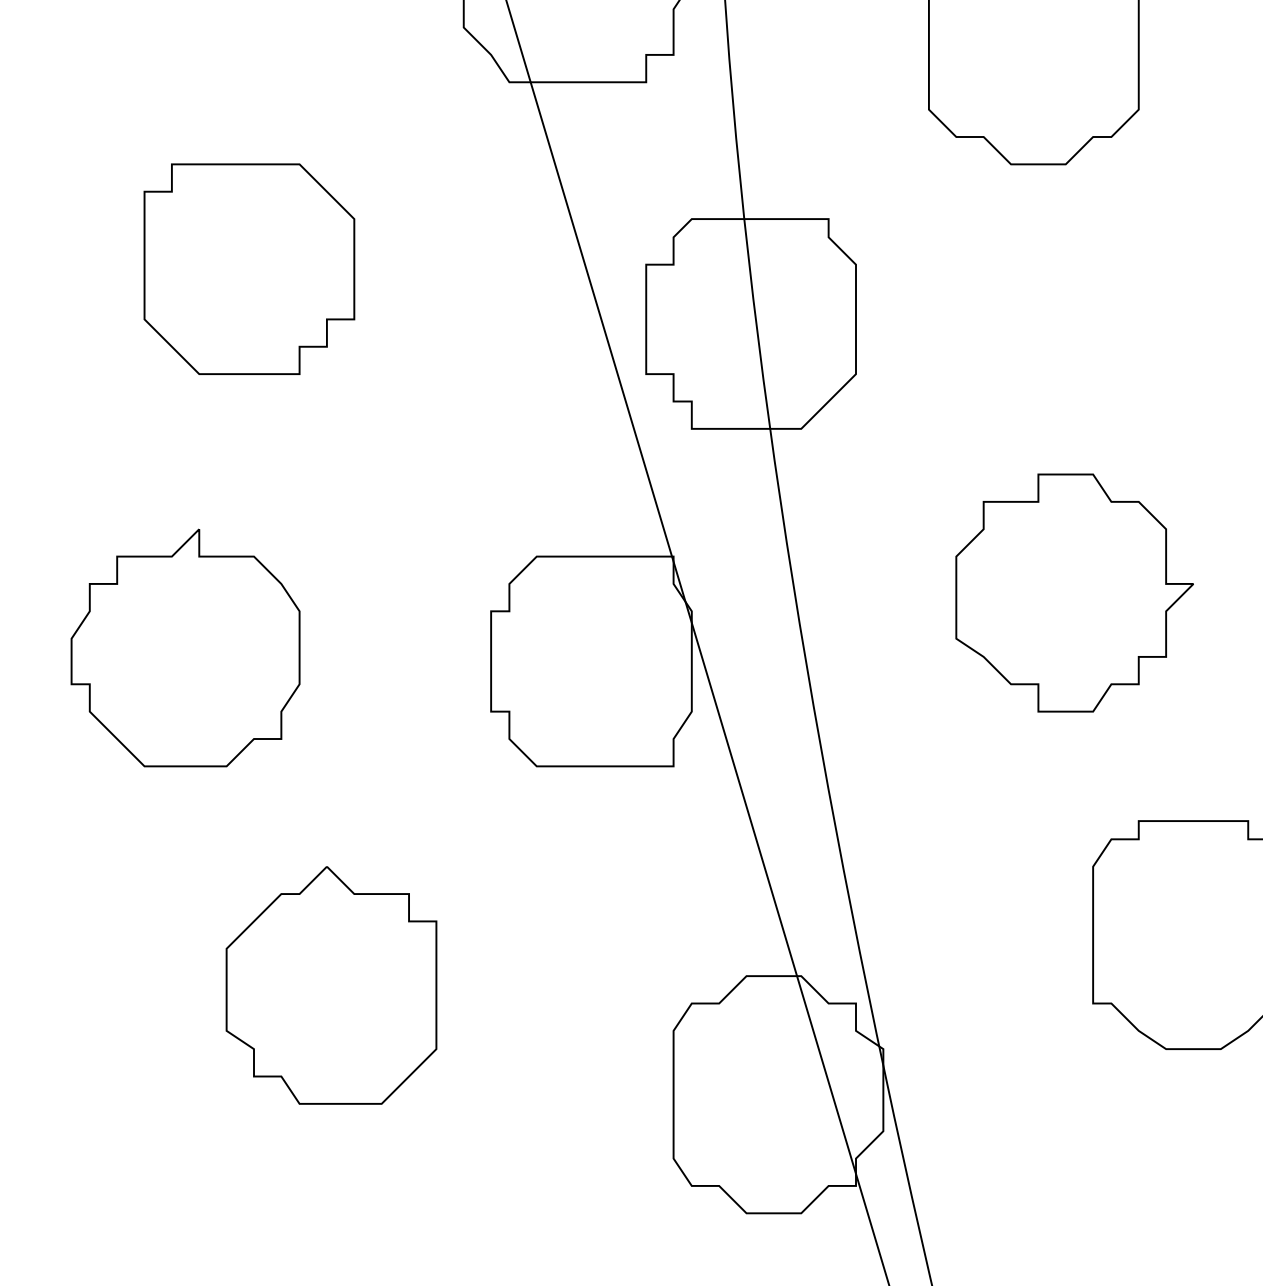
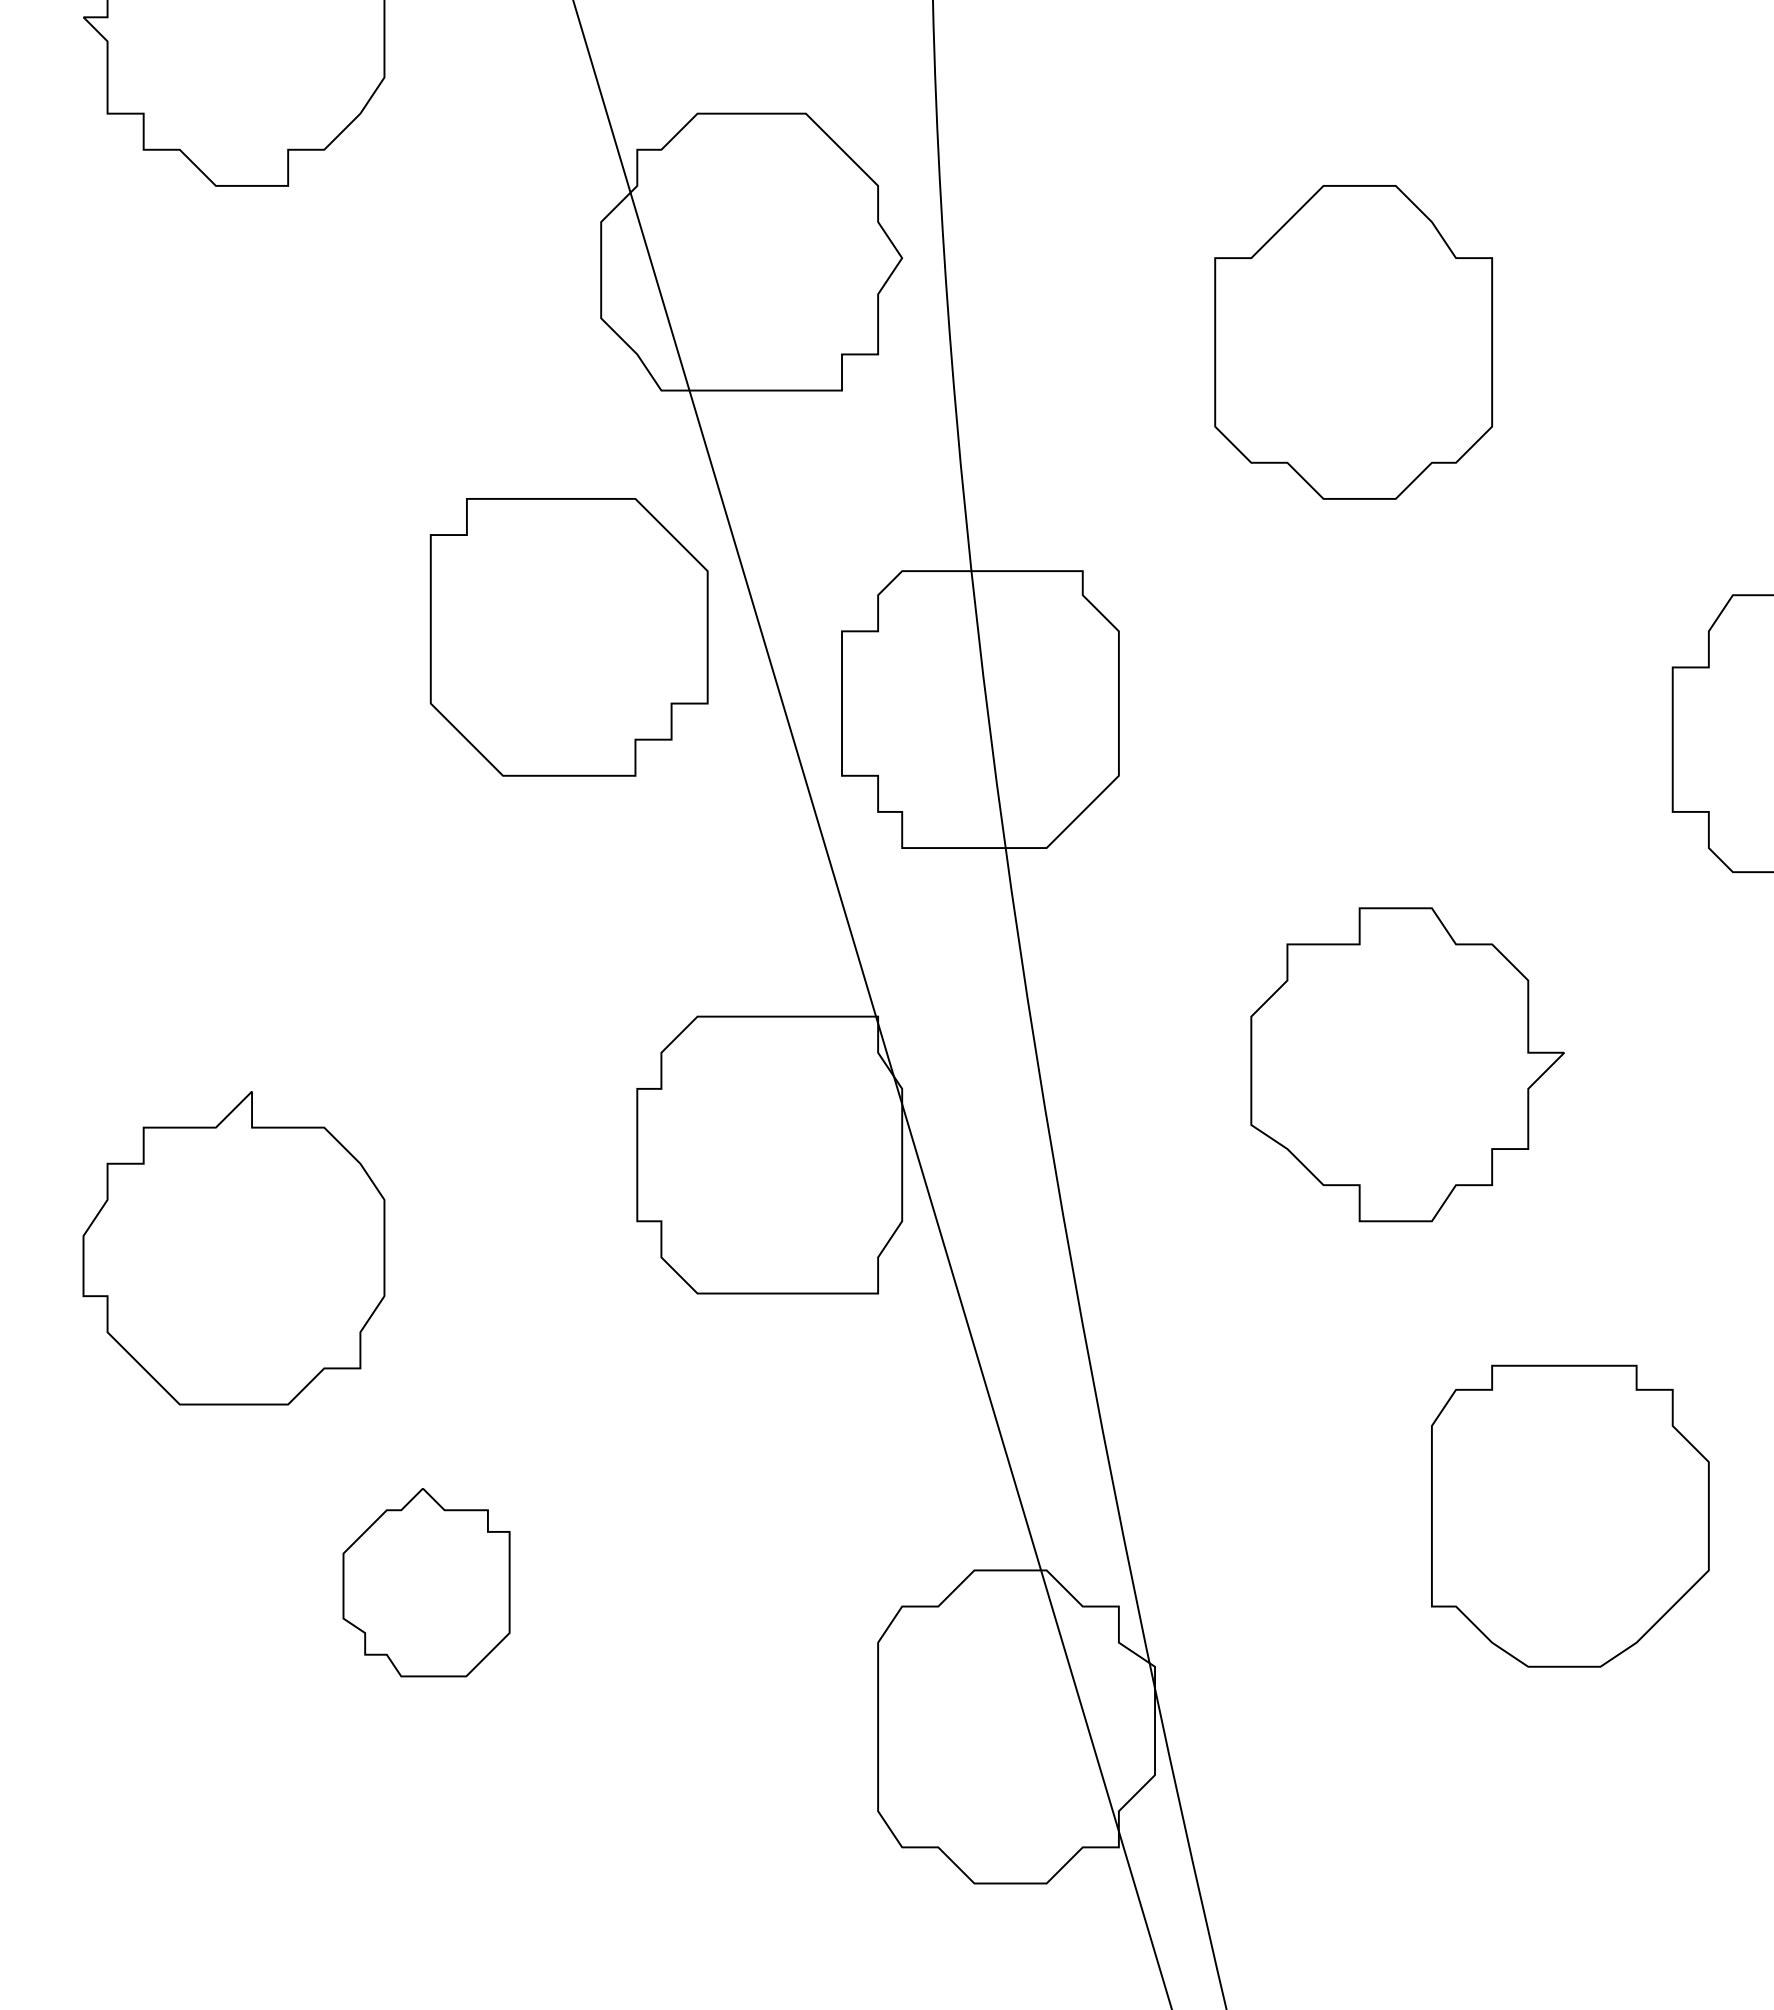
part: (248, 269) -> (568, 637), moved
part: (185, 648) -> (233, 1248), moved
part: (331, 985) -> (426, 1582), size x0.6

